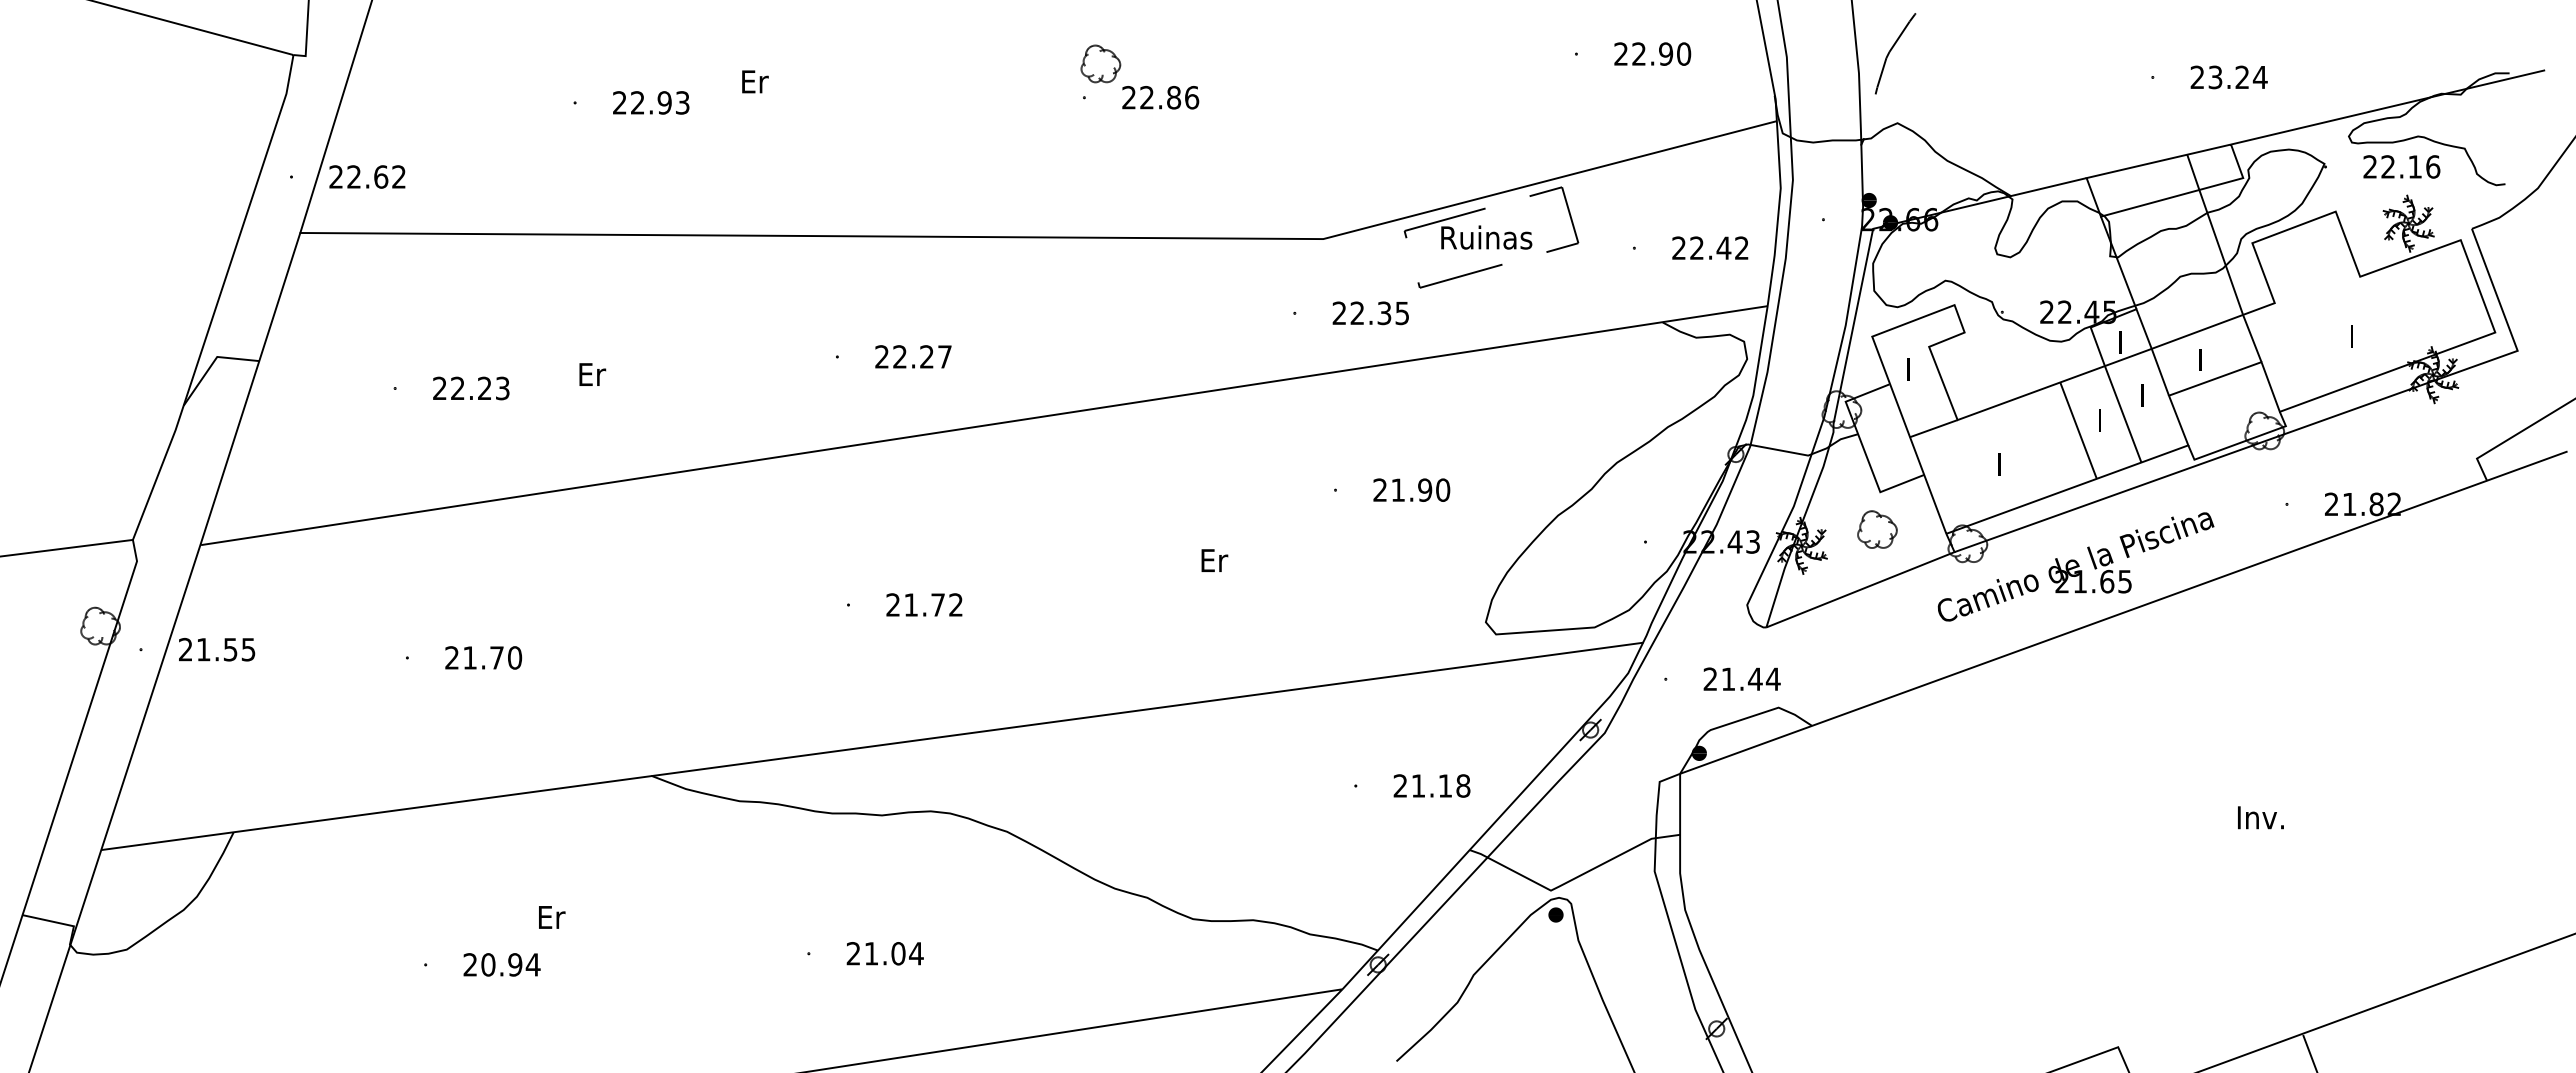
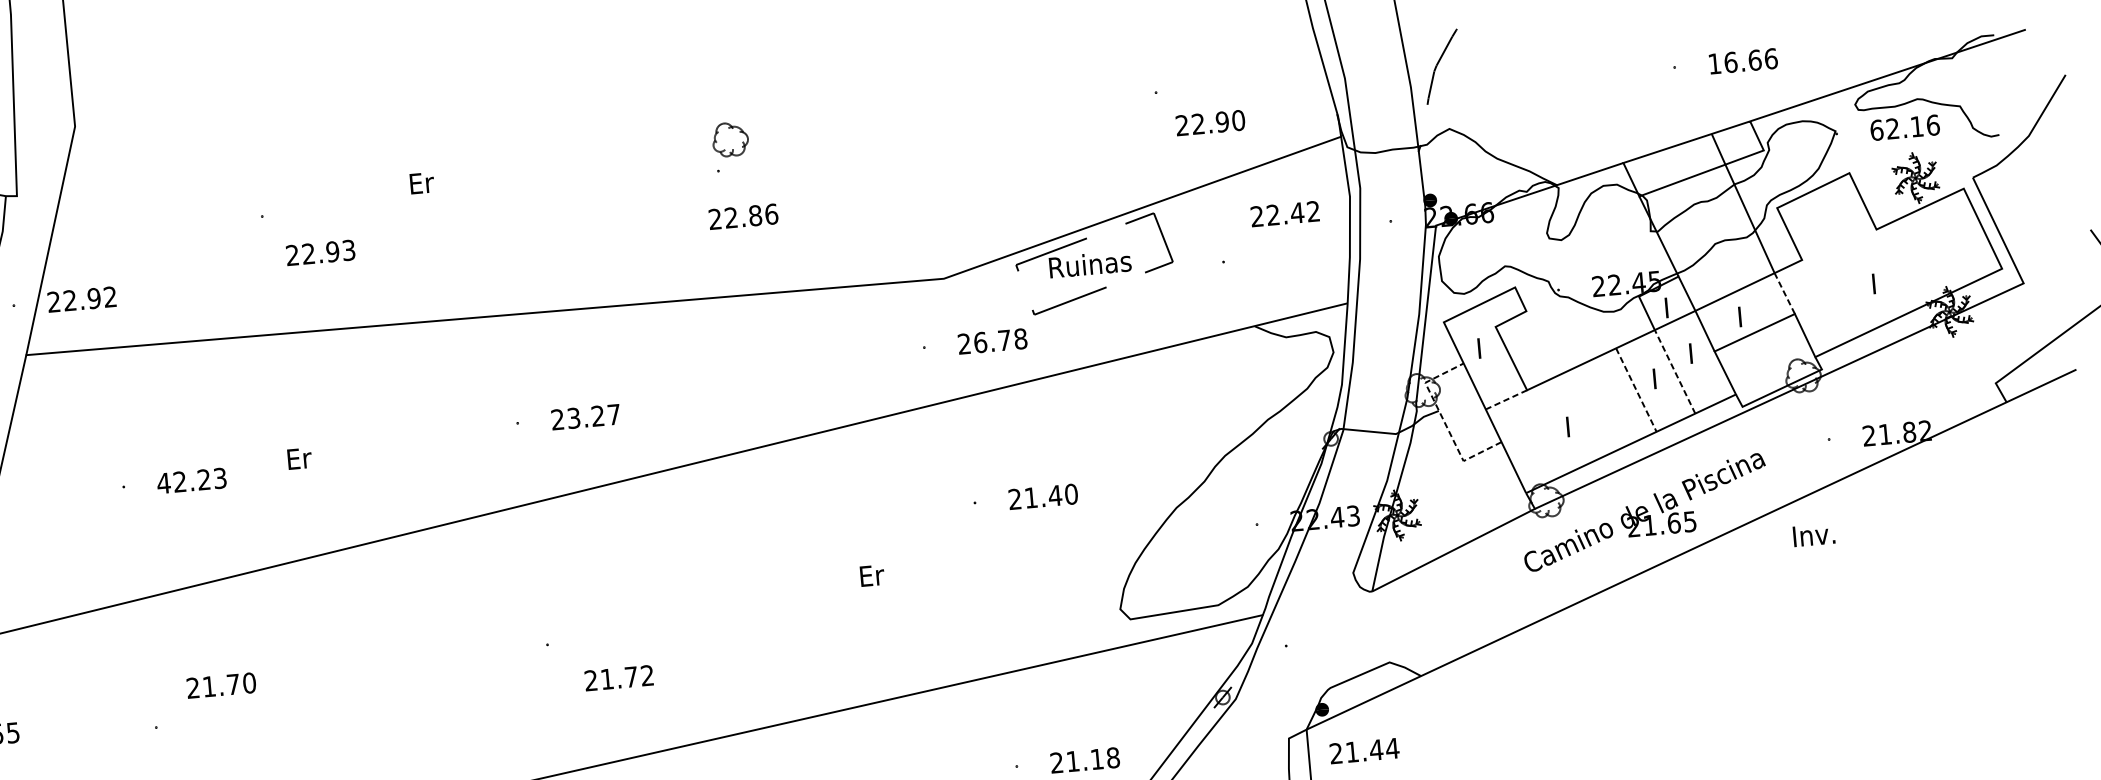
text: (1652, 53) -> (1210, 122), moved
text: (2228, 77) -> (1742, 61), 23.24 -> 16.66
text: (1160, 97) -> (743, 216), moved
text: (651, 102) -> (320, 252), moved
text: (2370, 166) -> (1876, 129), 22.16 -> 62.16
text: (381, 176) -> (94, 298), 22.62 -> 22.92
text: (1710, 247) -> (1285, 213), moved
text: (1379, 313) -> (1000, 340), 22.35 -> 26.78
line: (2252, 338) -> (1784, 293), solid -> dashed
text: (899, 356) -> (573, 417), 22.27 -> 23.27
text: (439, 387) -> (163, 482), 22.23 -> 42.23
line: (2123, 414) -> (1675, 372), solid -> dashed
line: (1934, 428) -> (1507, 399), solid -> dashed
line: (2078, 430) -> (1636, 389), solid -> dashed
line: (1862, 446) -> (1443, 421), solid -> dashed
text: (1424, 489) -> (1054, 495), 21.90 -> 21.40
part: (1877, 529) -> (1464, 494), removed
text: (924, 604) -> (619, 677), moved
text: (483, 657) -> (221, 685), moved
text: (1741, 678) -> (1363, 750), moved
text: (2260, 817) -> (1813, 534), moved

